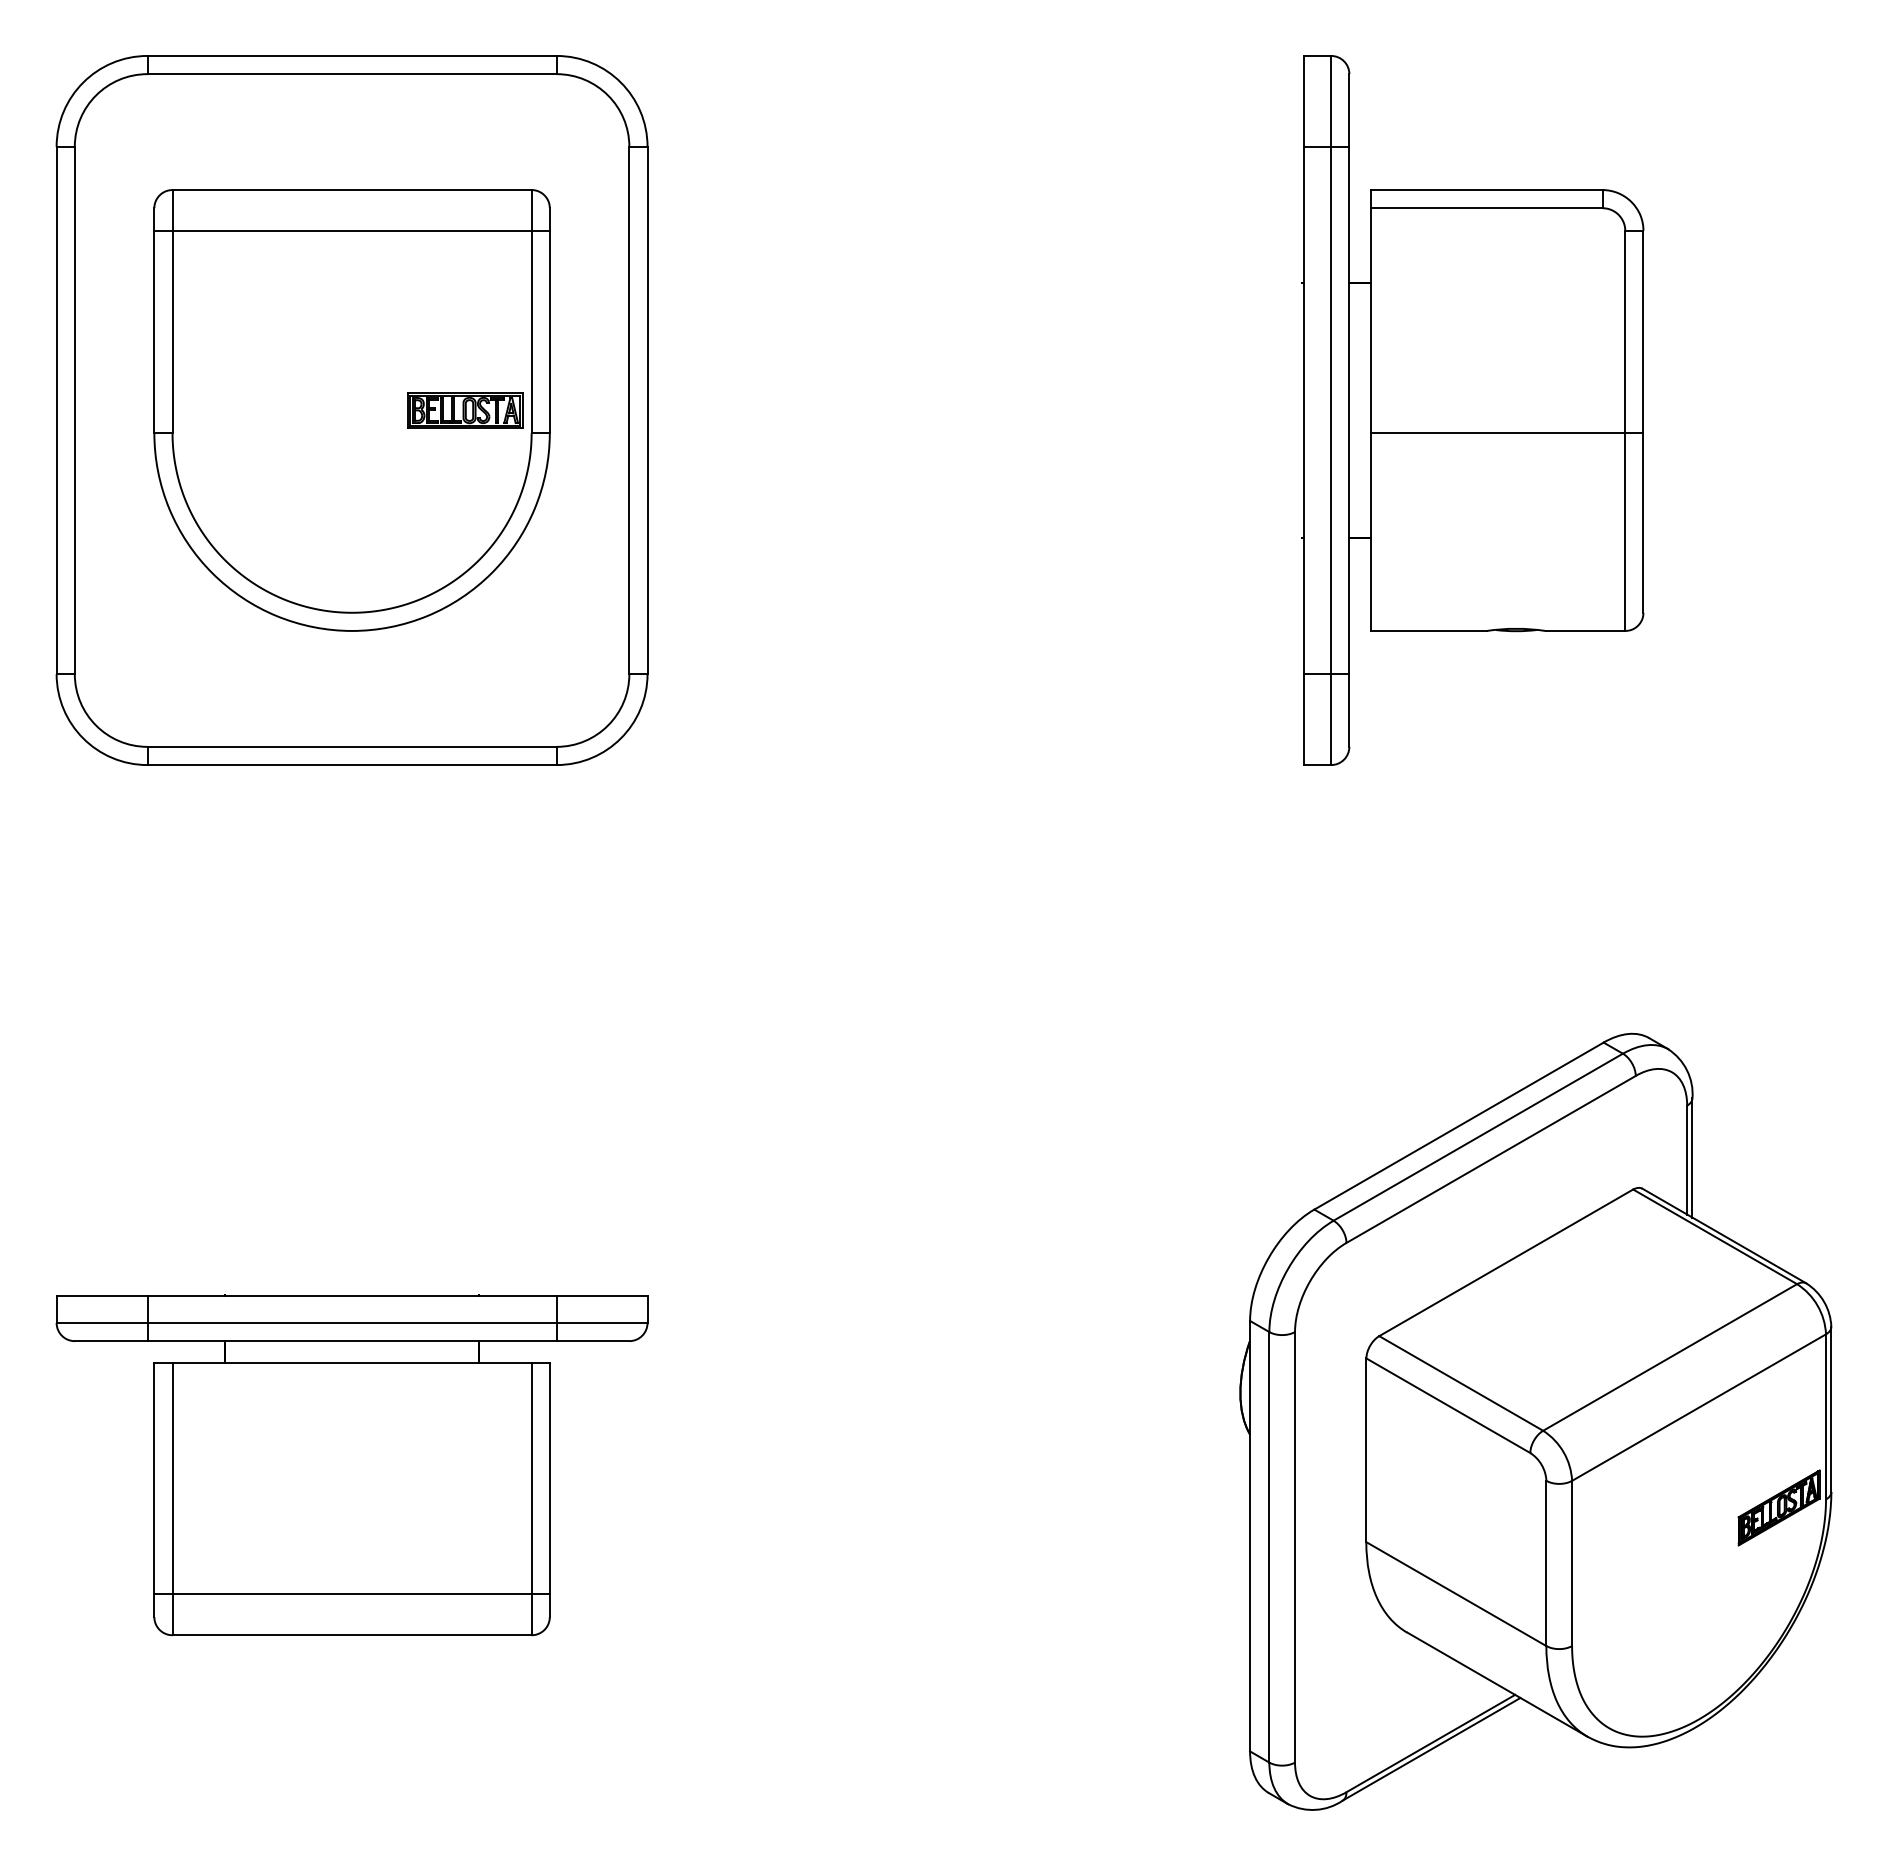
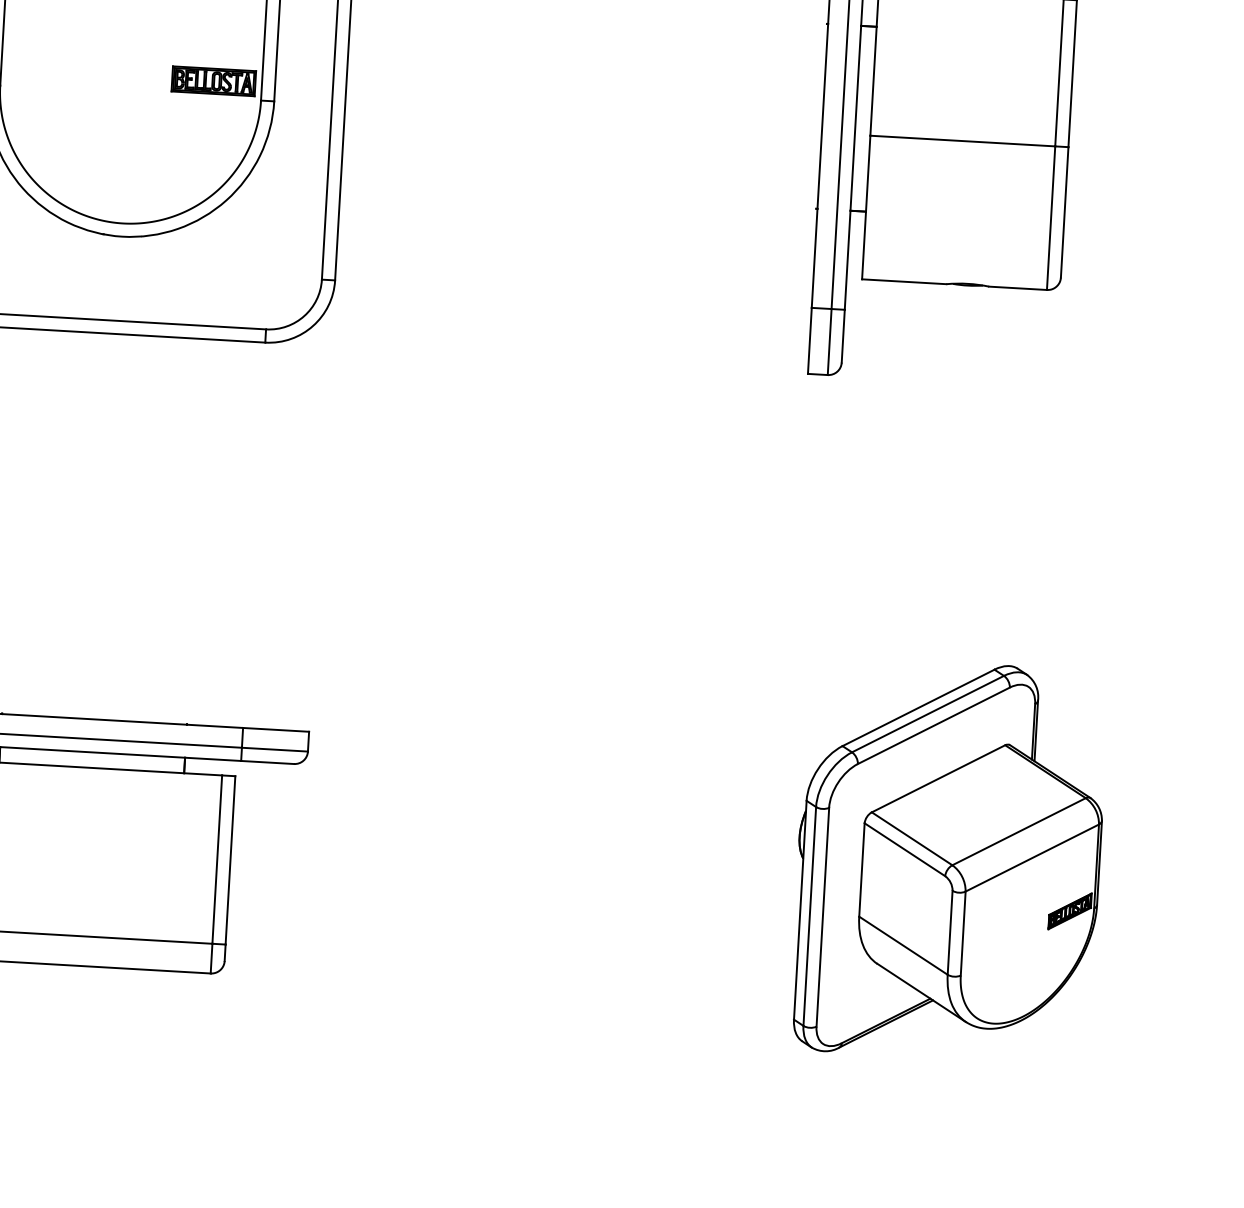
part: (1535, 1421) -> (948, 860), size x0.7

